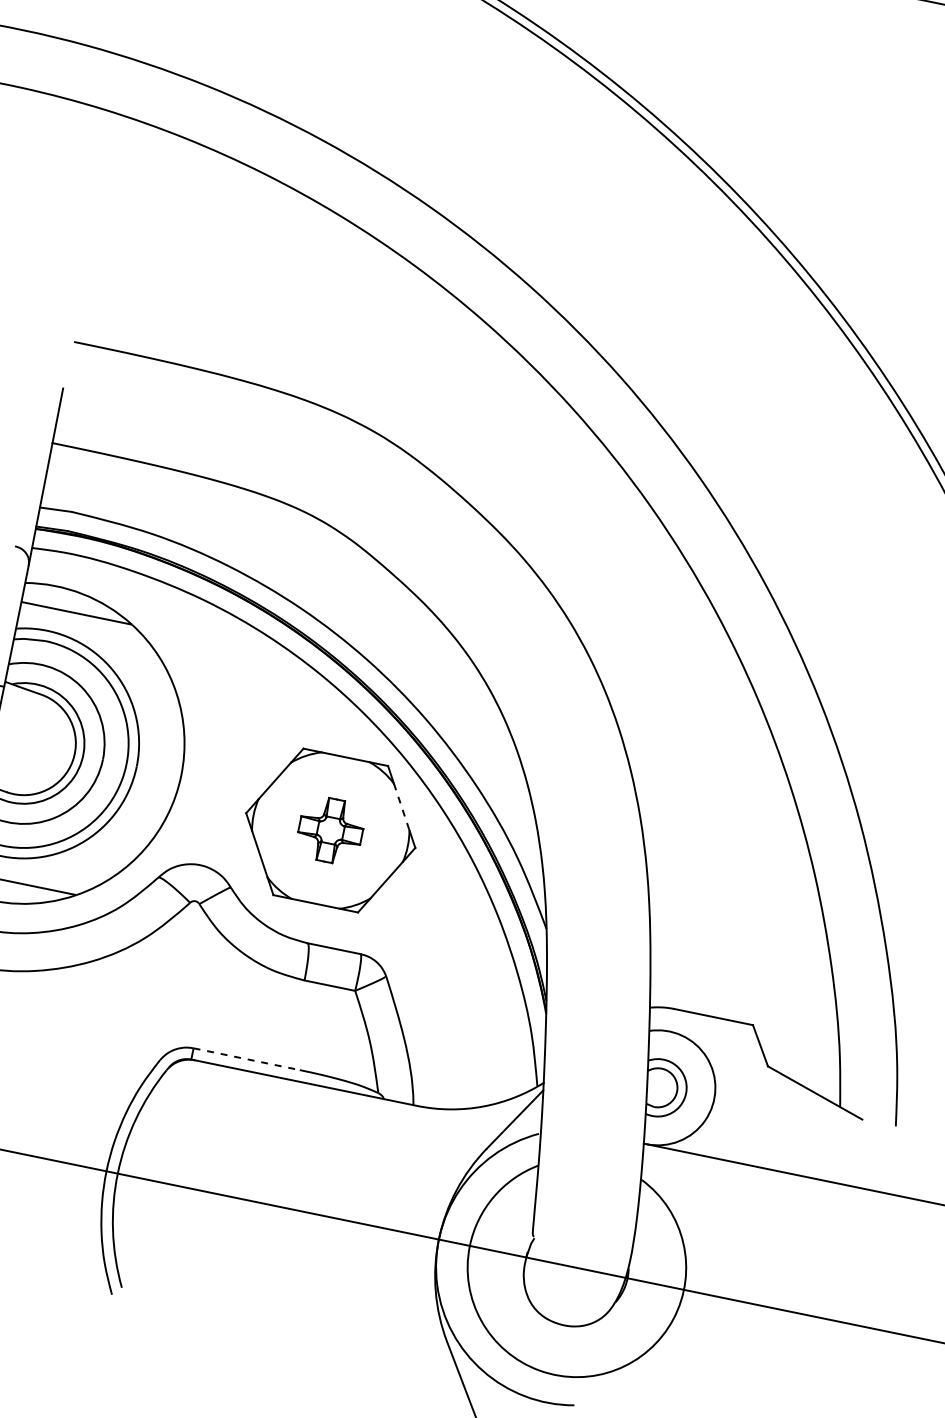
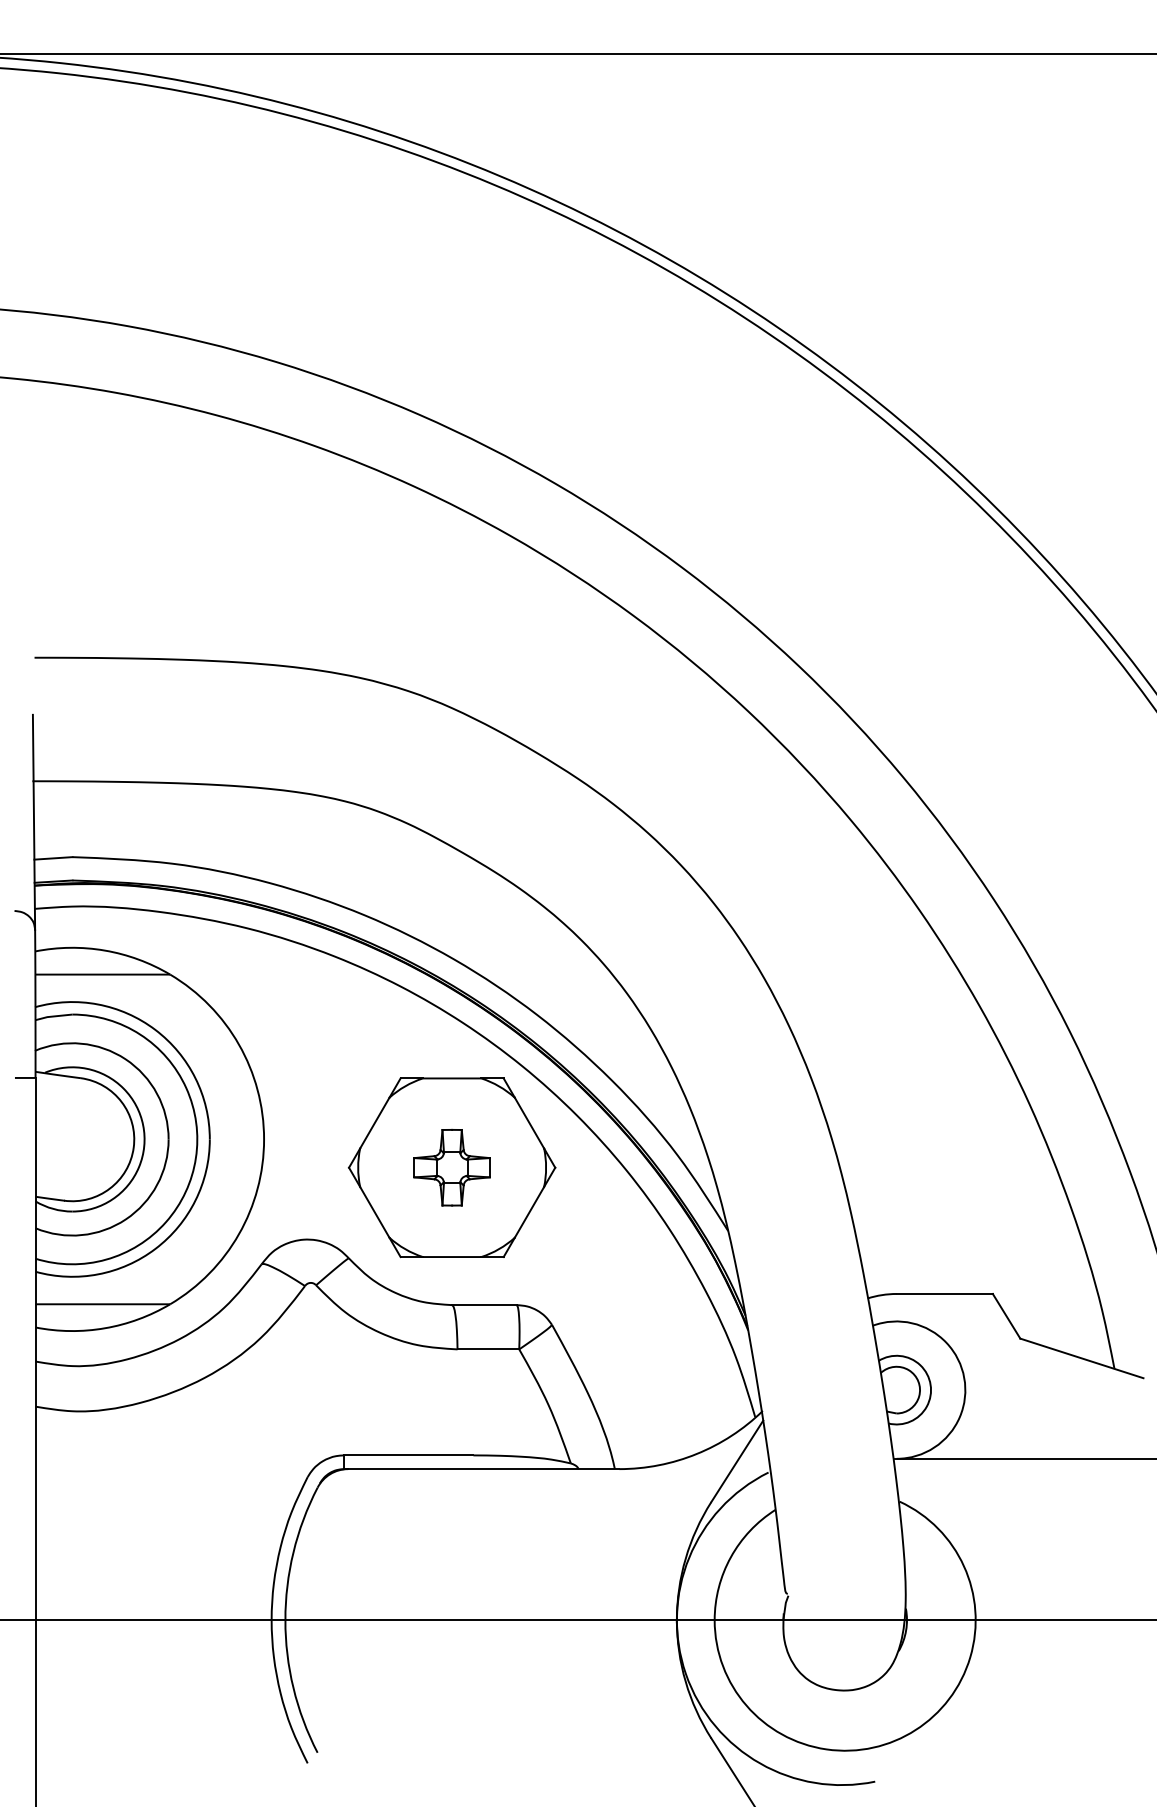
line: (401, 807) -> (529, 1123), dashed -> solid
line: (246, 1059) -> (408, 1455), dashed -> solid

